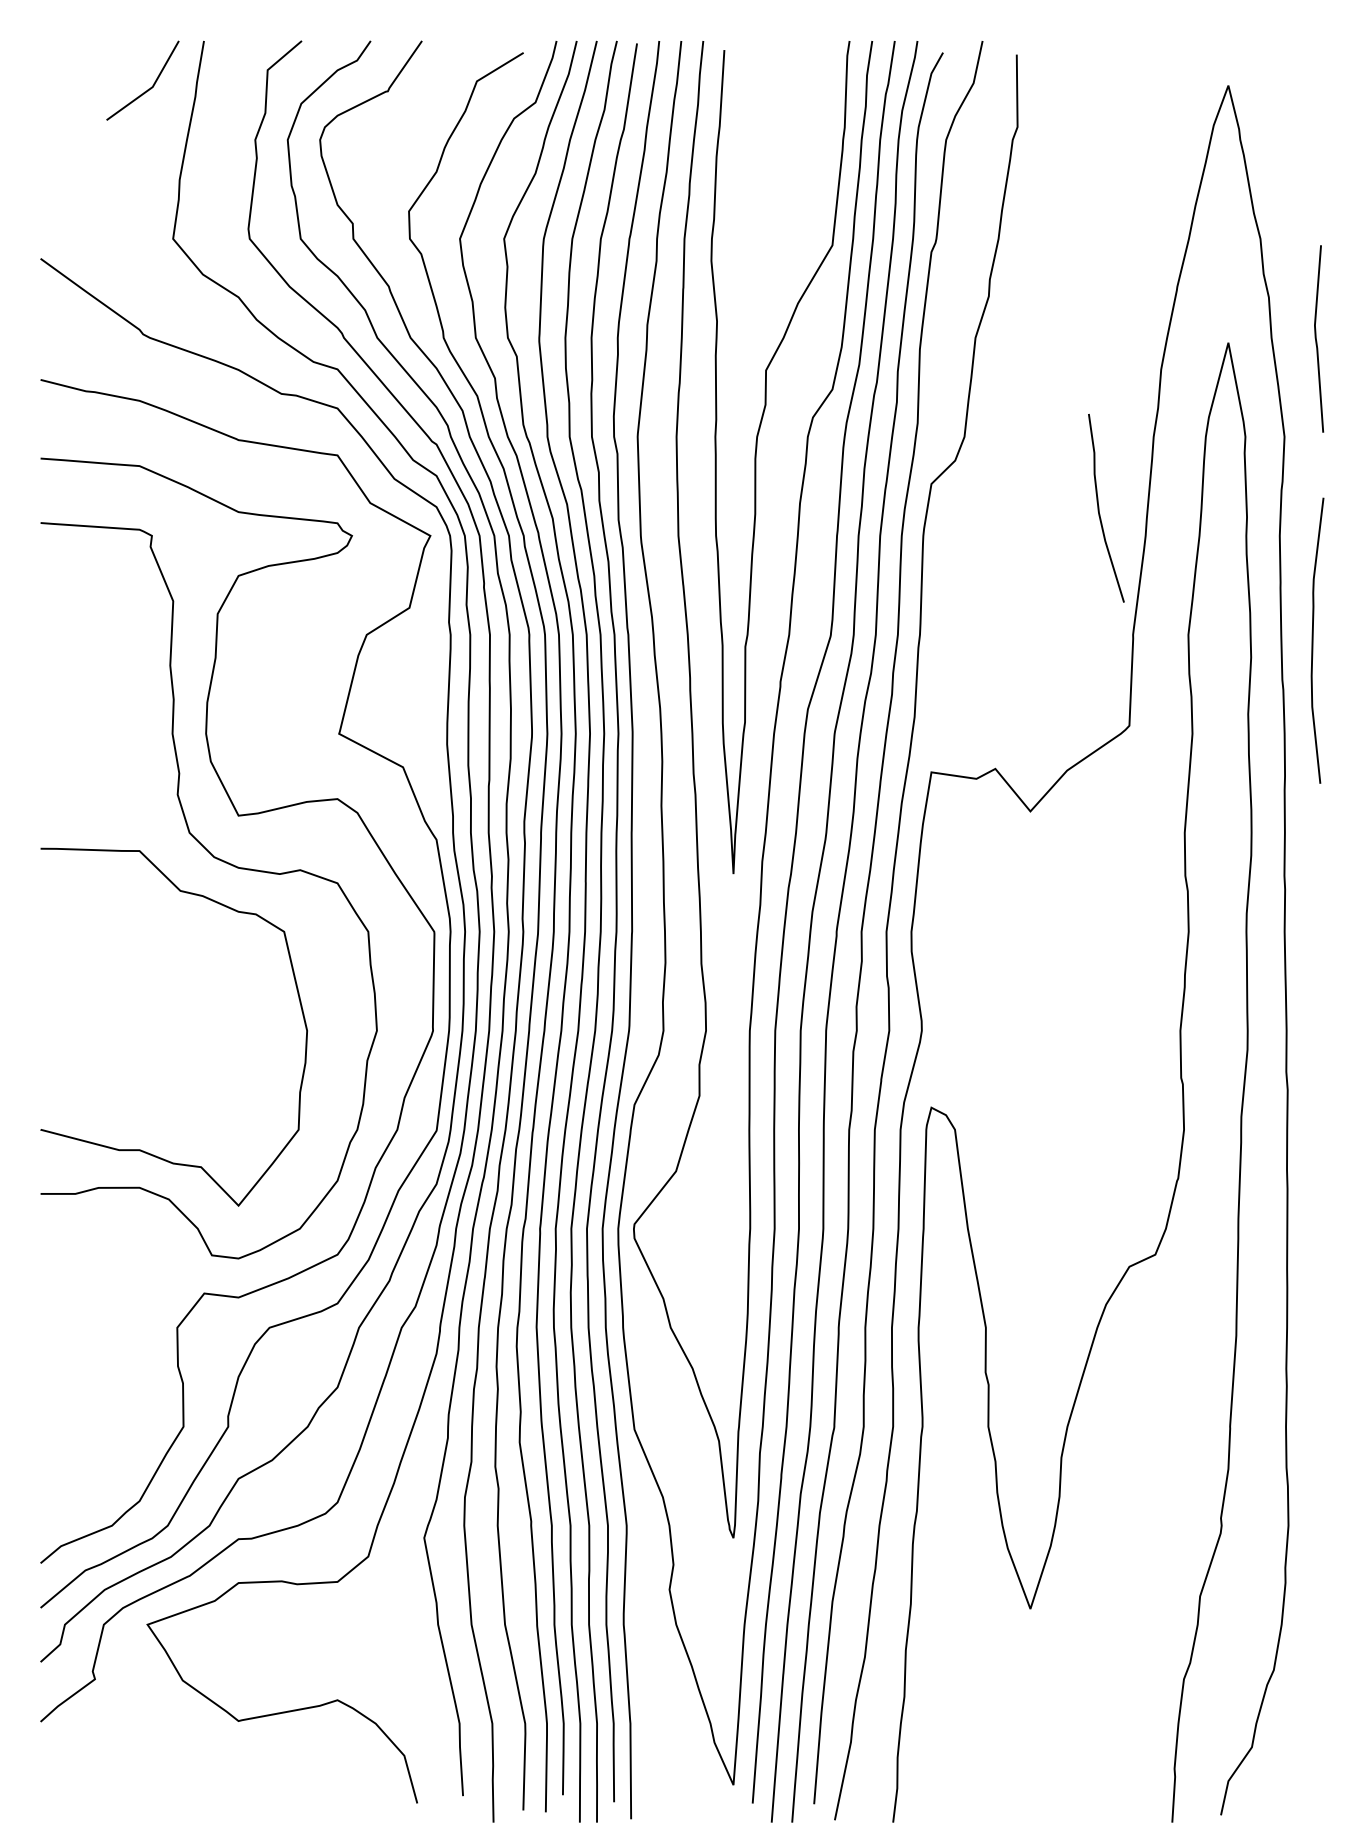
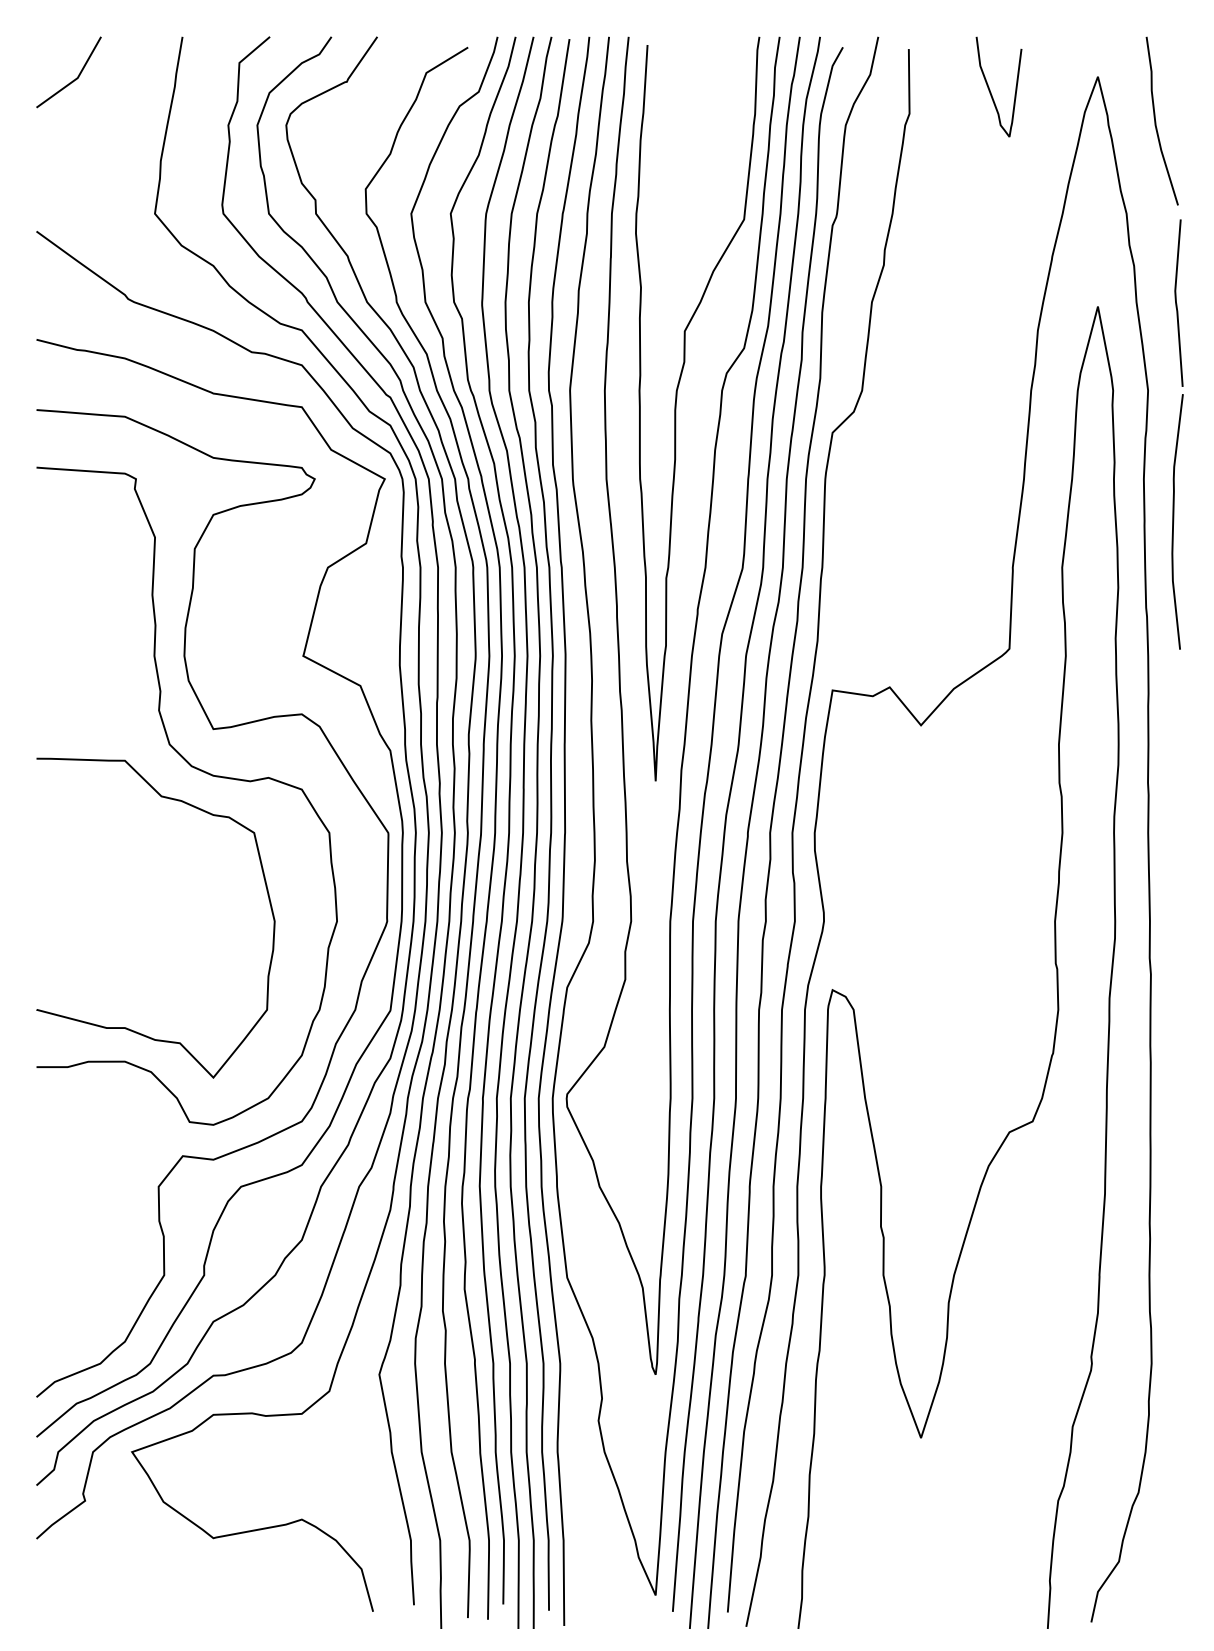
line: (148, 88) -> (73, 79), moved
curve: (1108, 101) -> (990, 90), added
curve: (1099, 508) -> (1156, 121), moved
curve: (1313, 640) -> (1173, 521), moved

